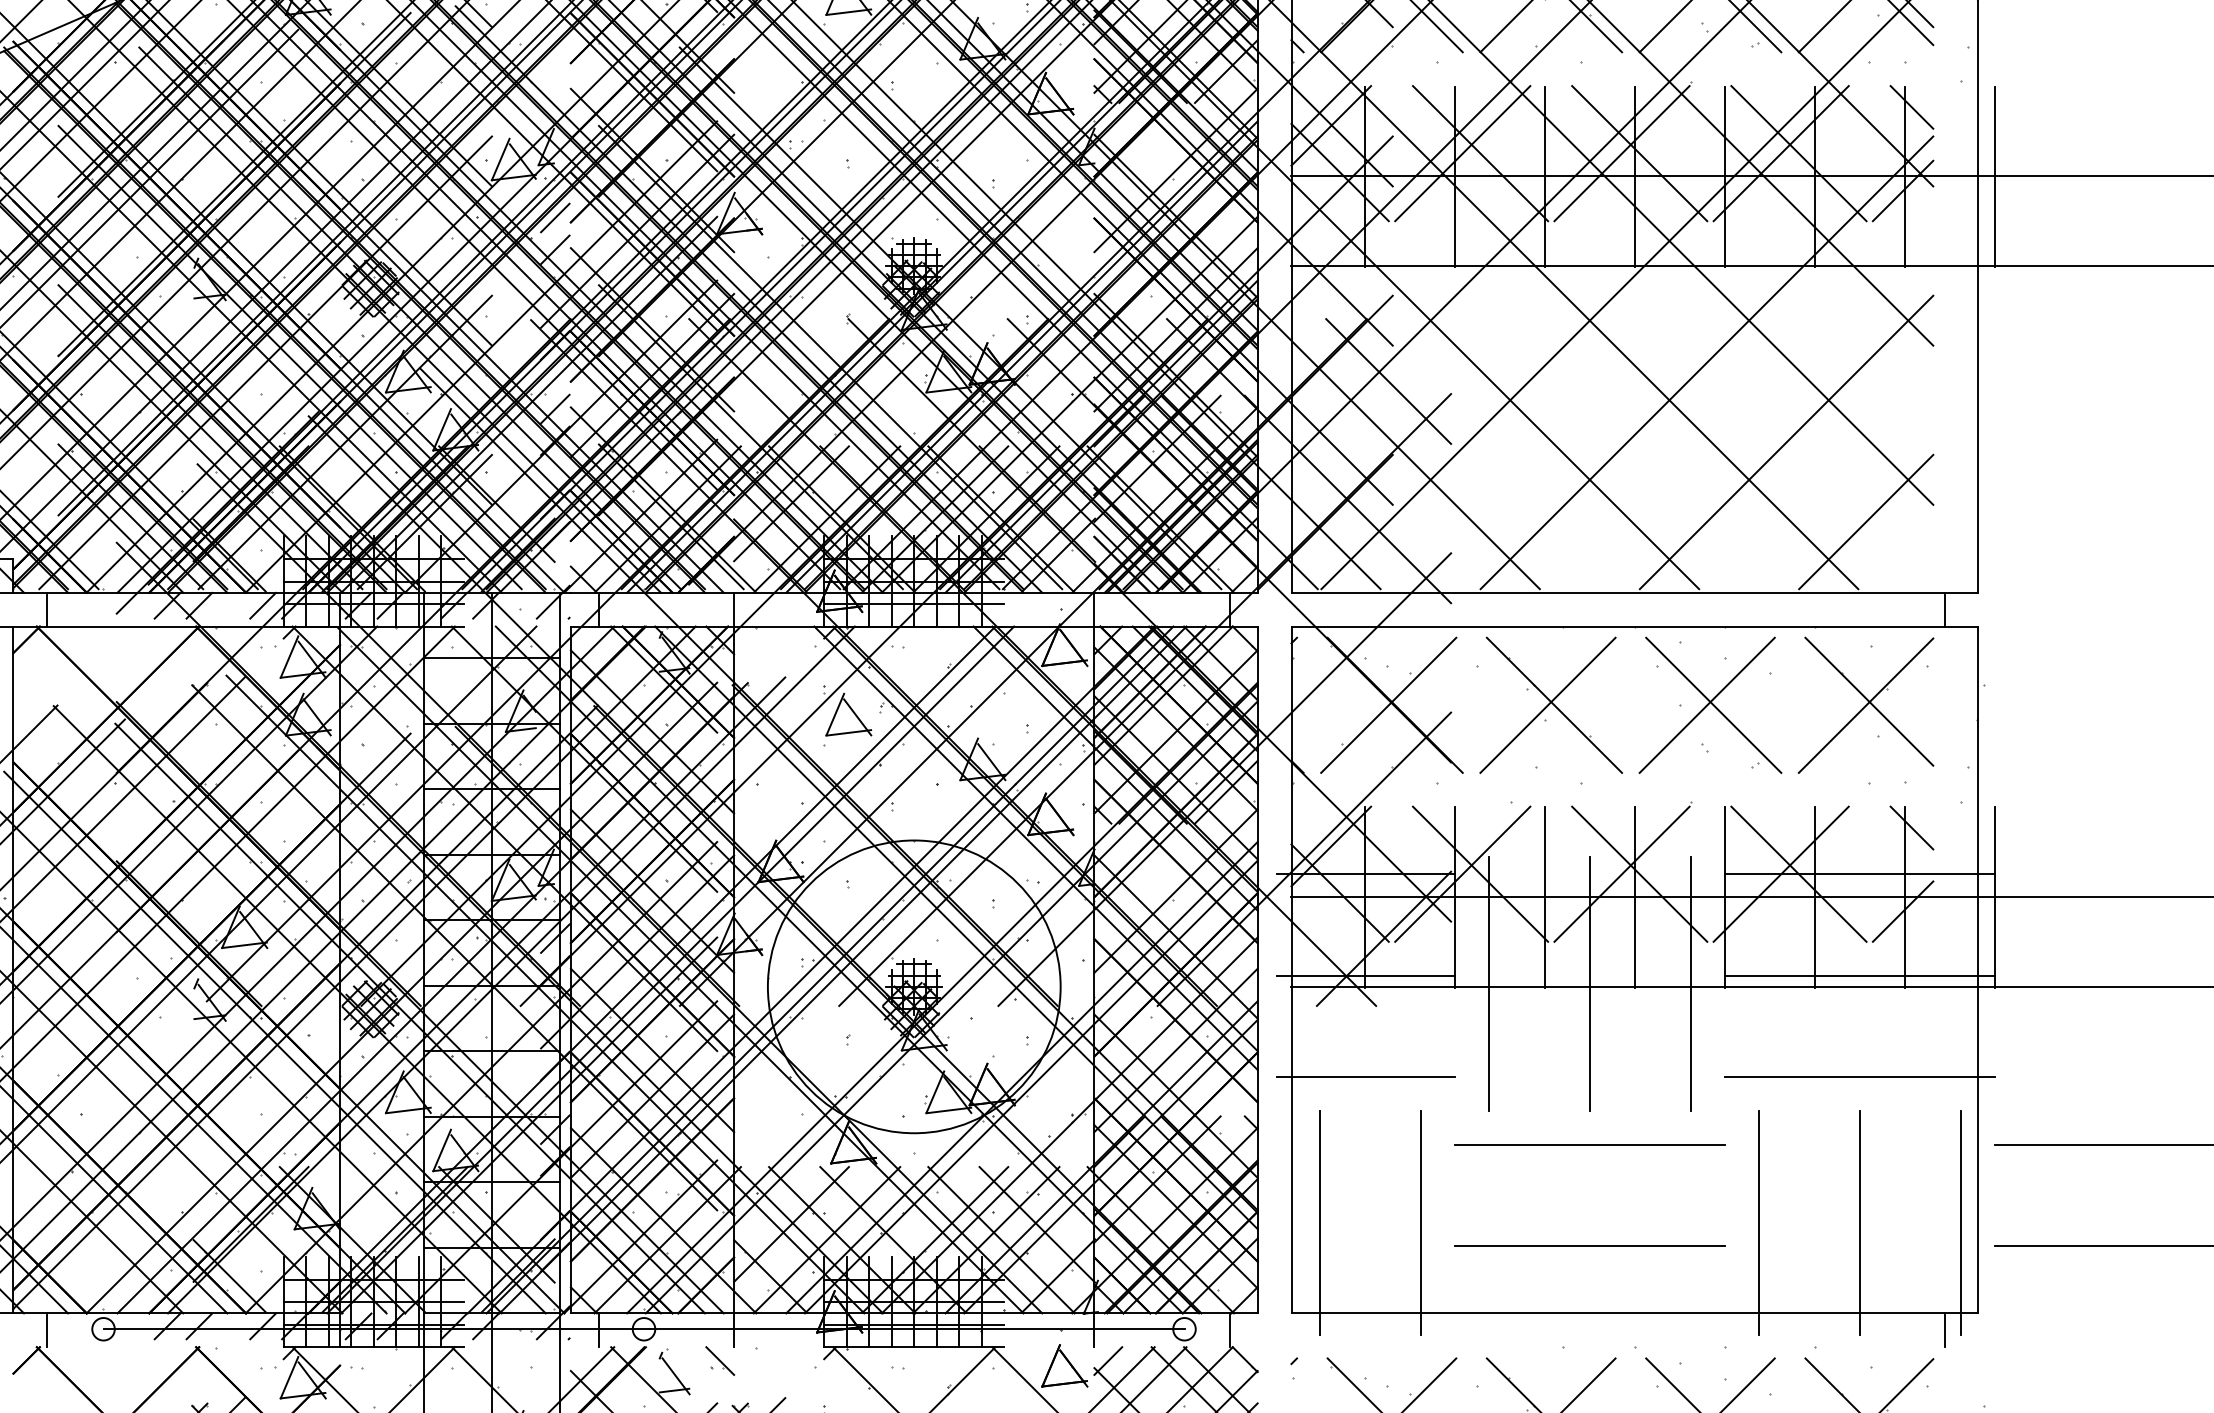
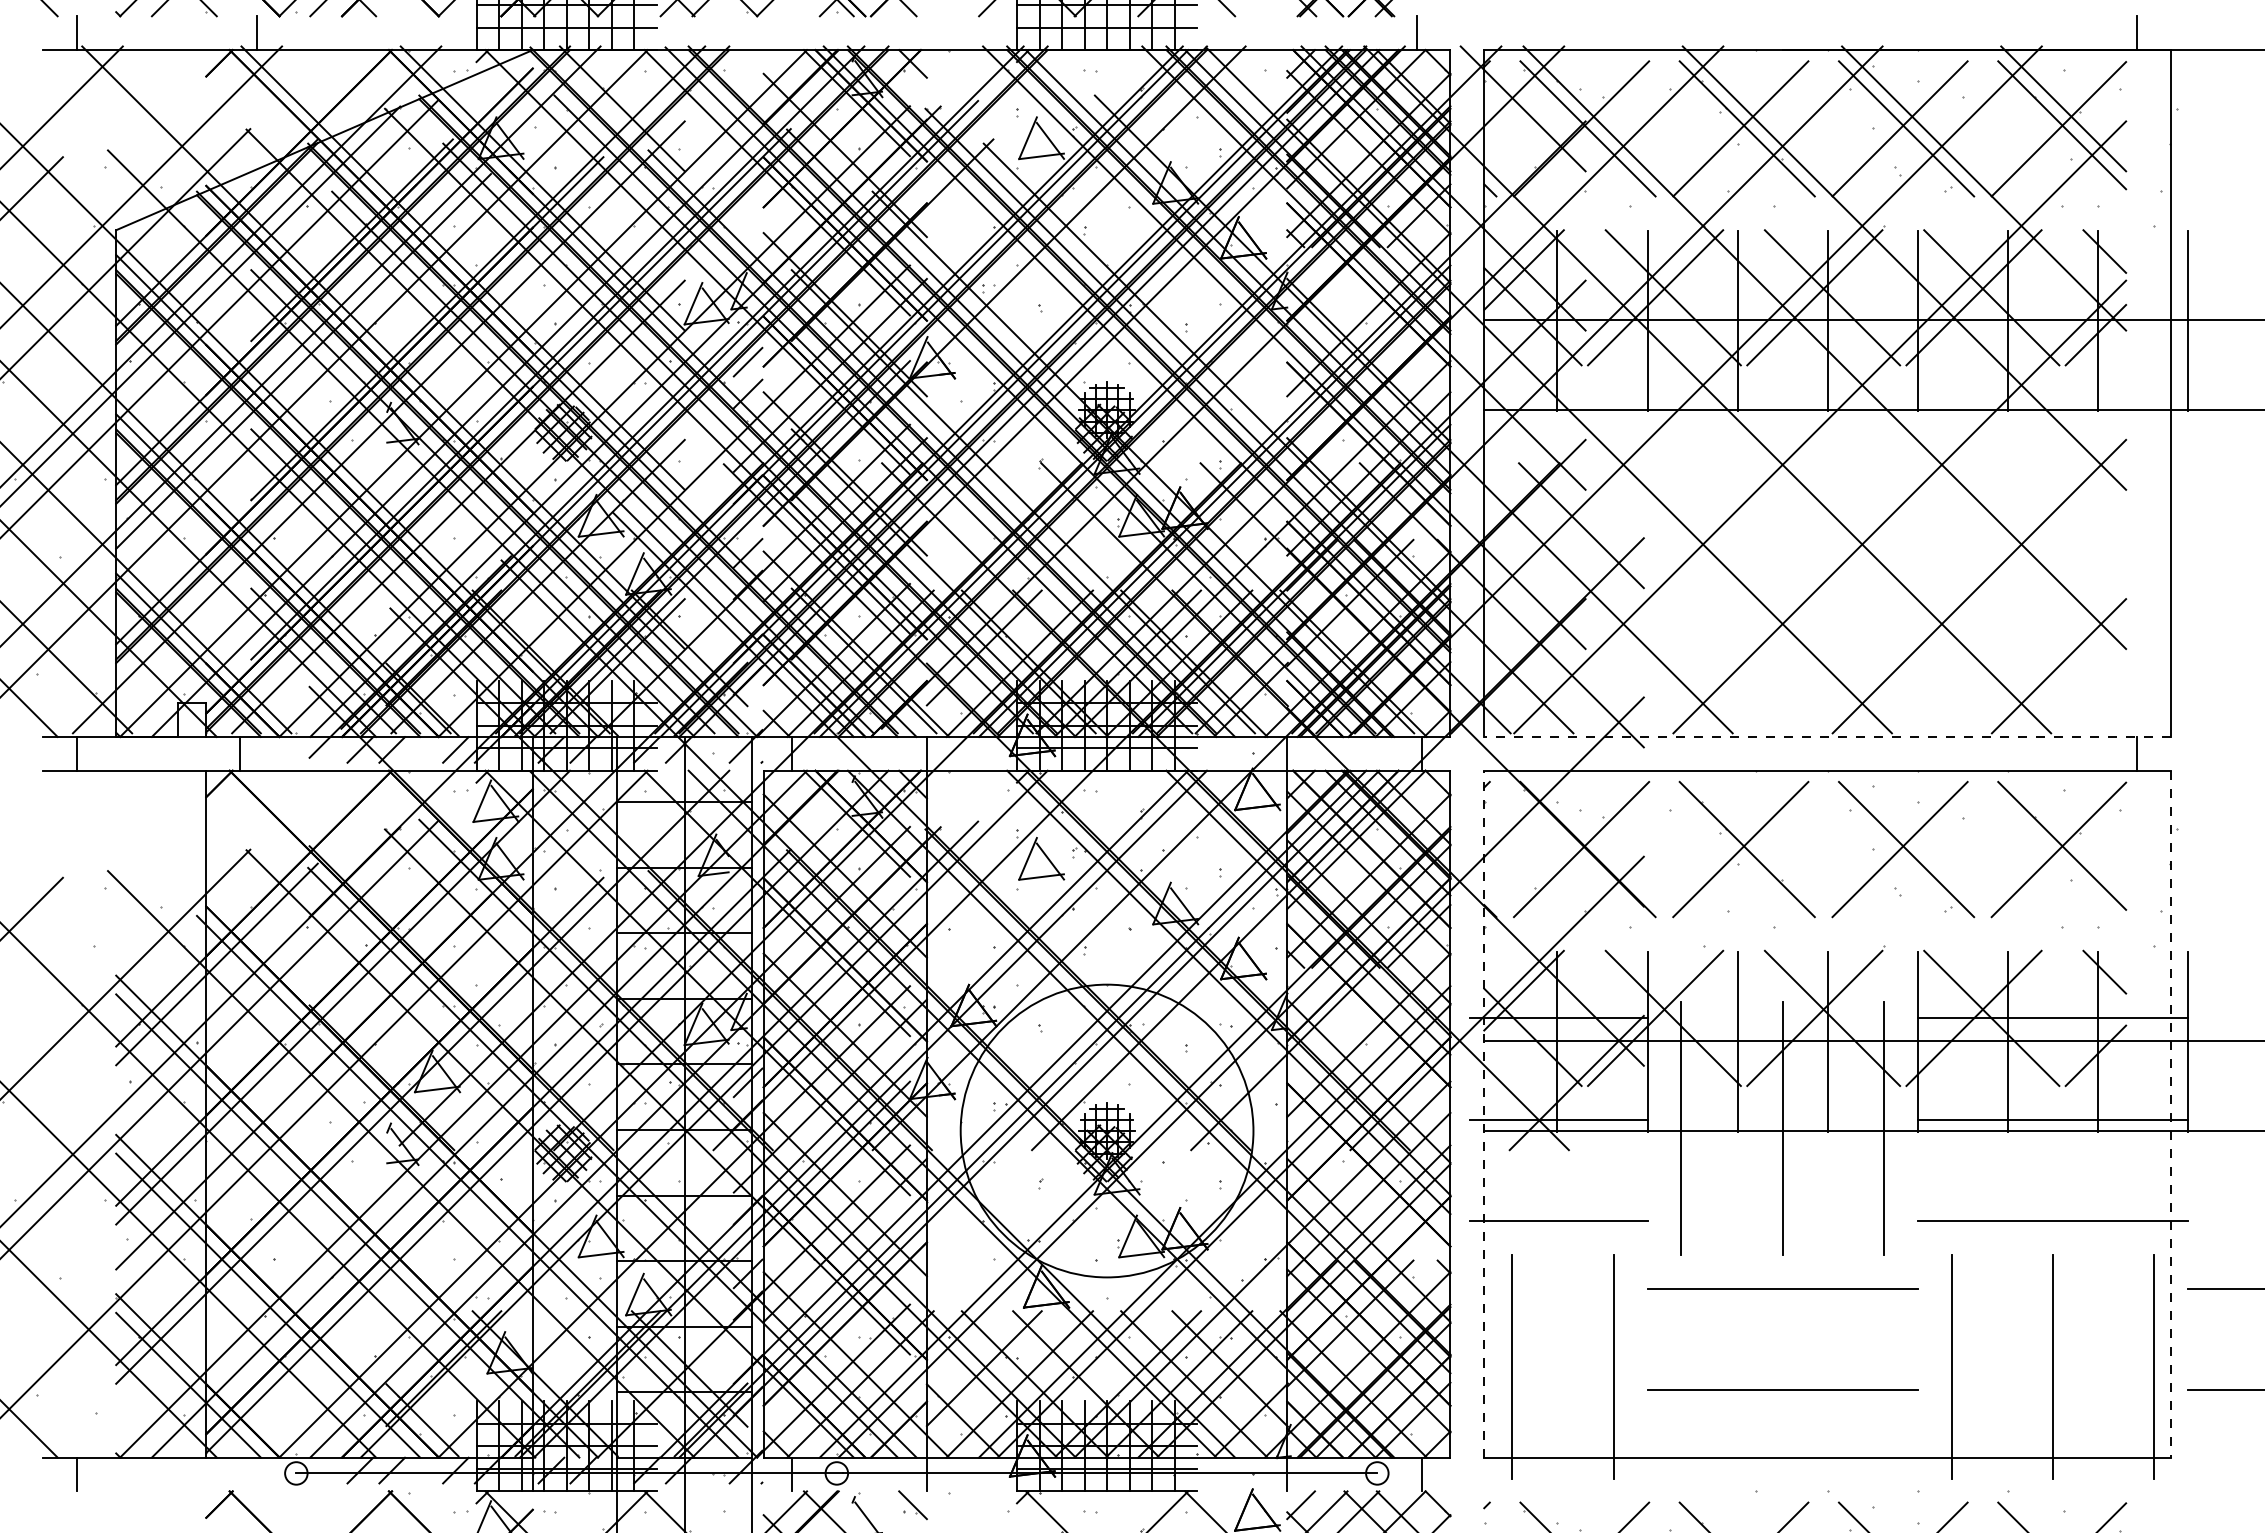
line: (1634, 592) -> (1827, 736), solid -> dashed
line: (1291, 969) -> (1484, 1113), solid -> dashed
line: (1978, 970) -> (2171, 1114), solid -> dashed
line: (47, 1330) -> (240, 1474), removed
line: (1944, 1330) -> (2137, 1474), removed

